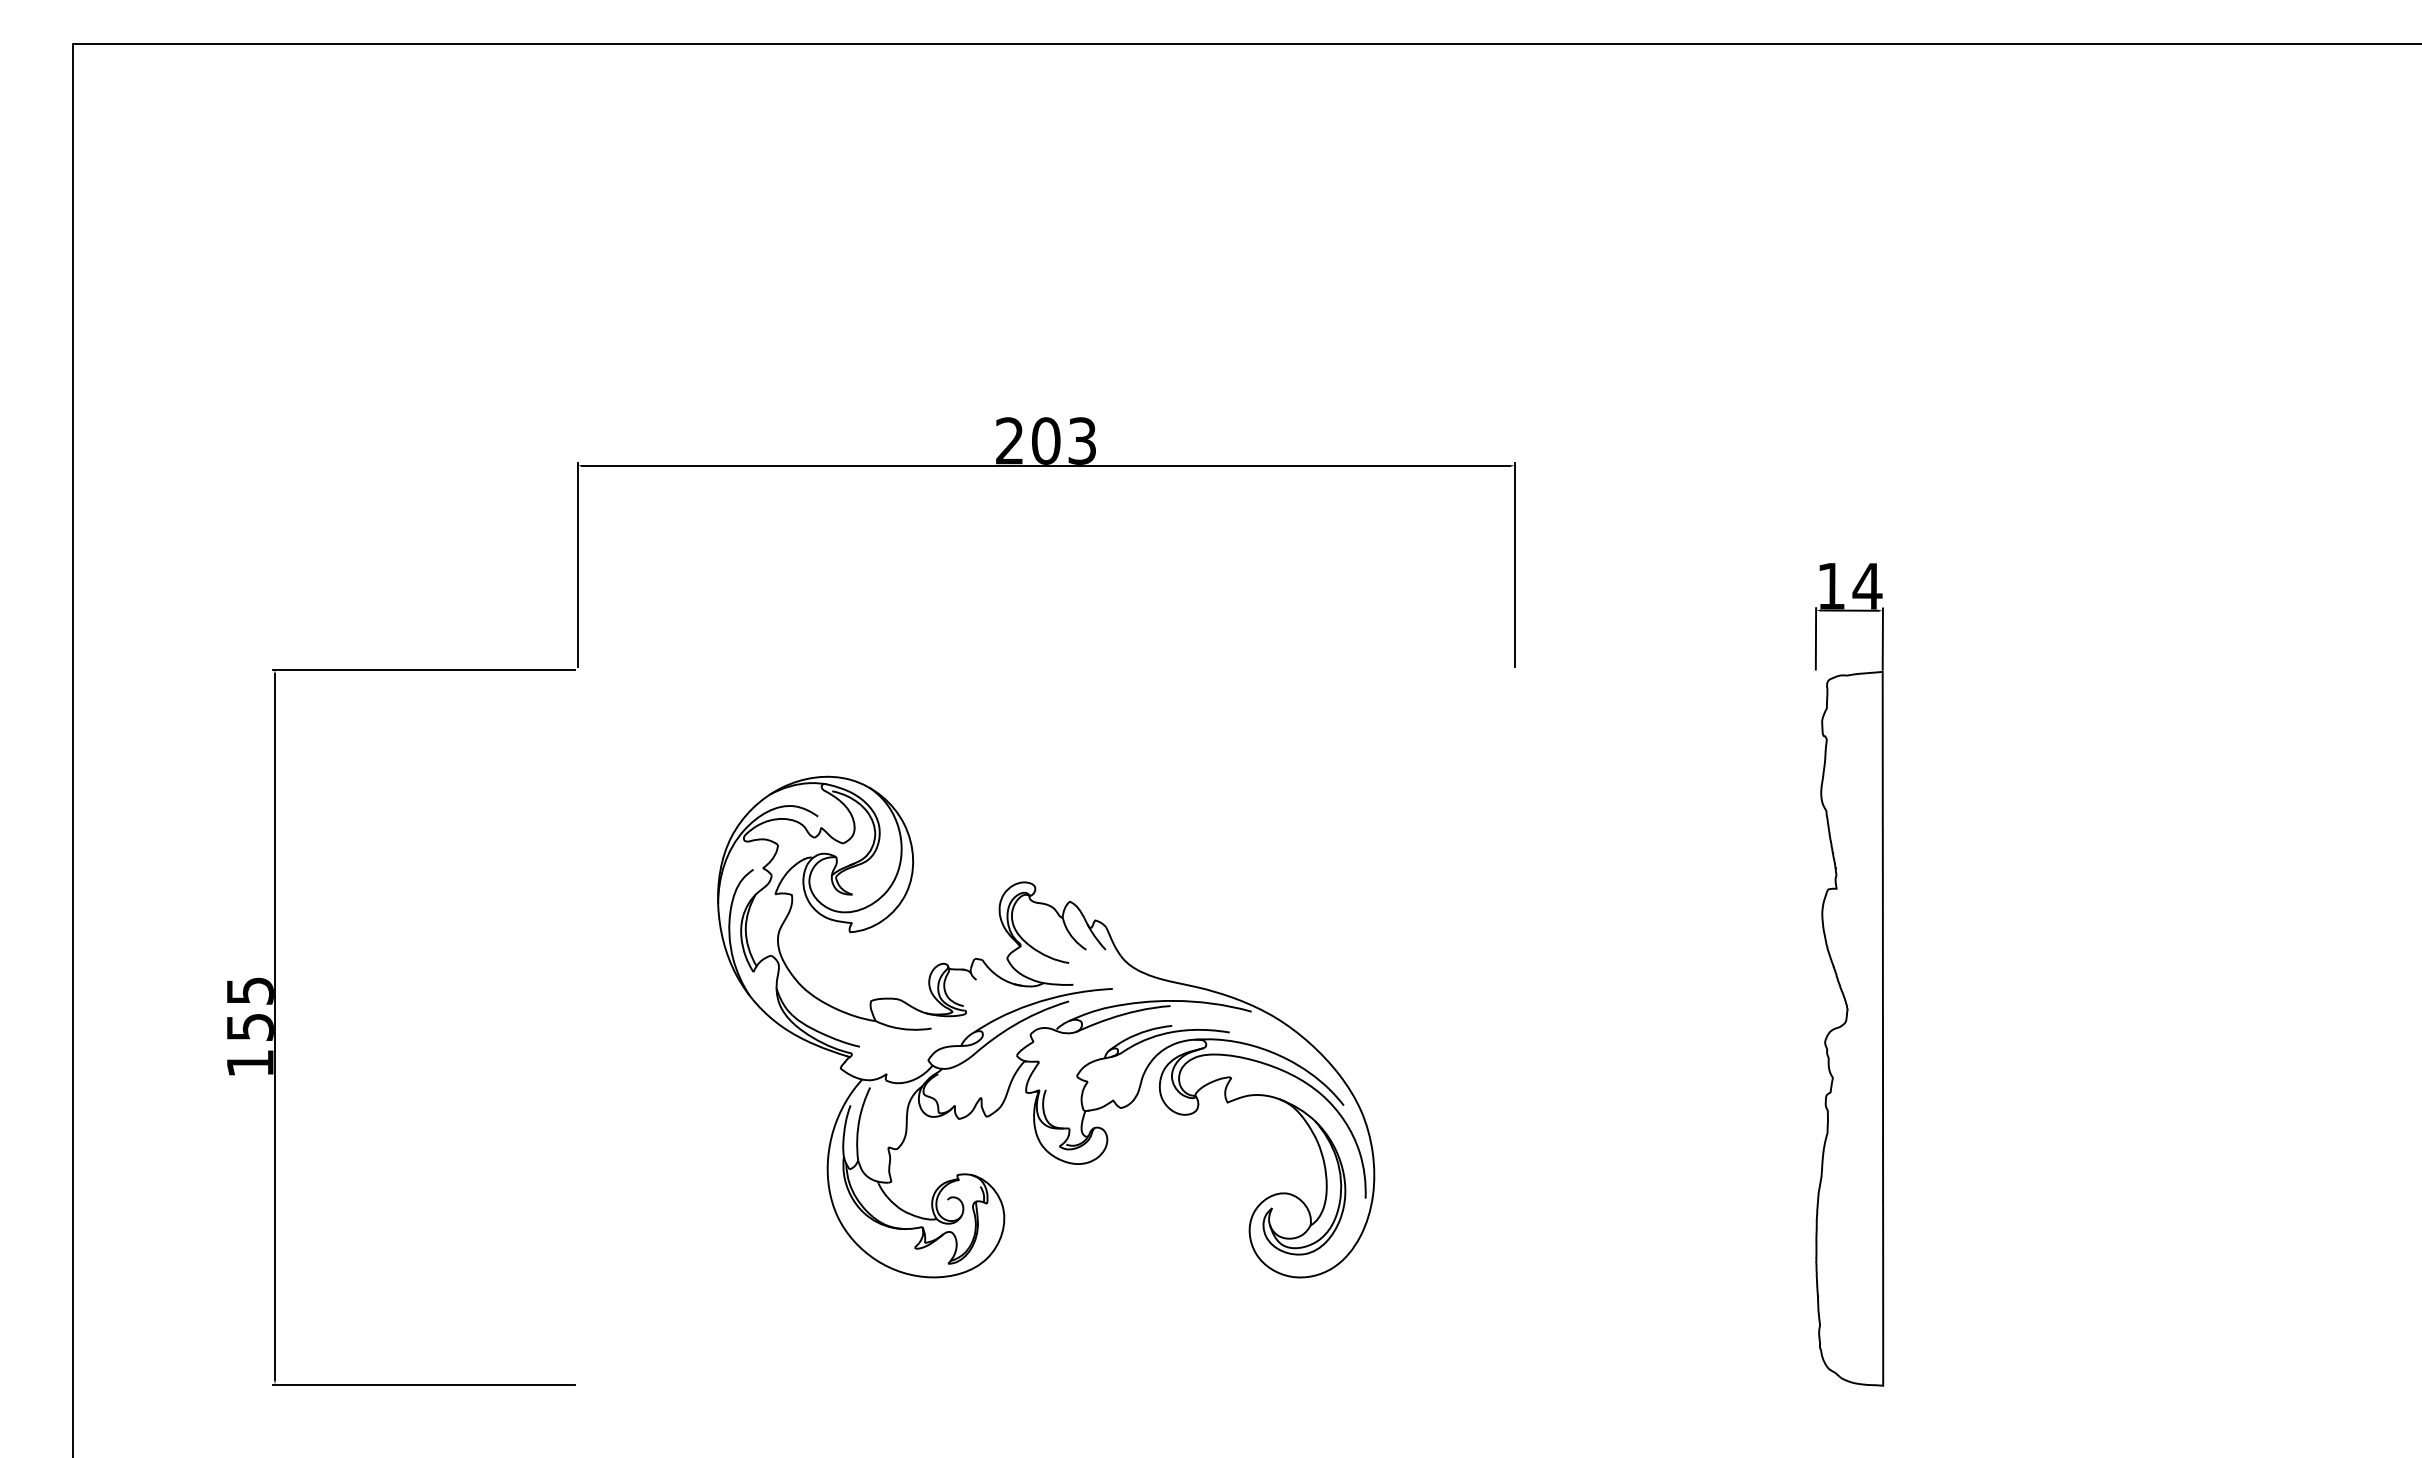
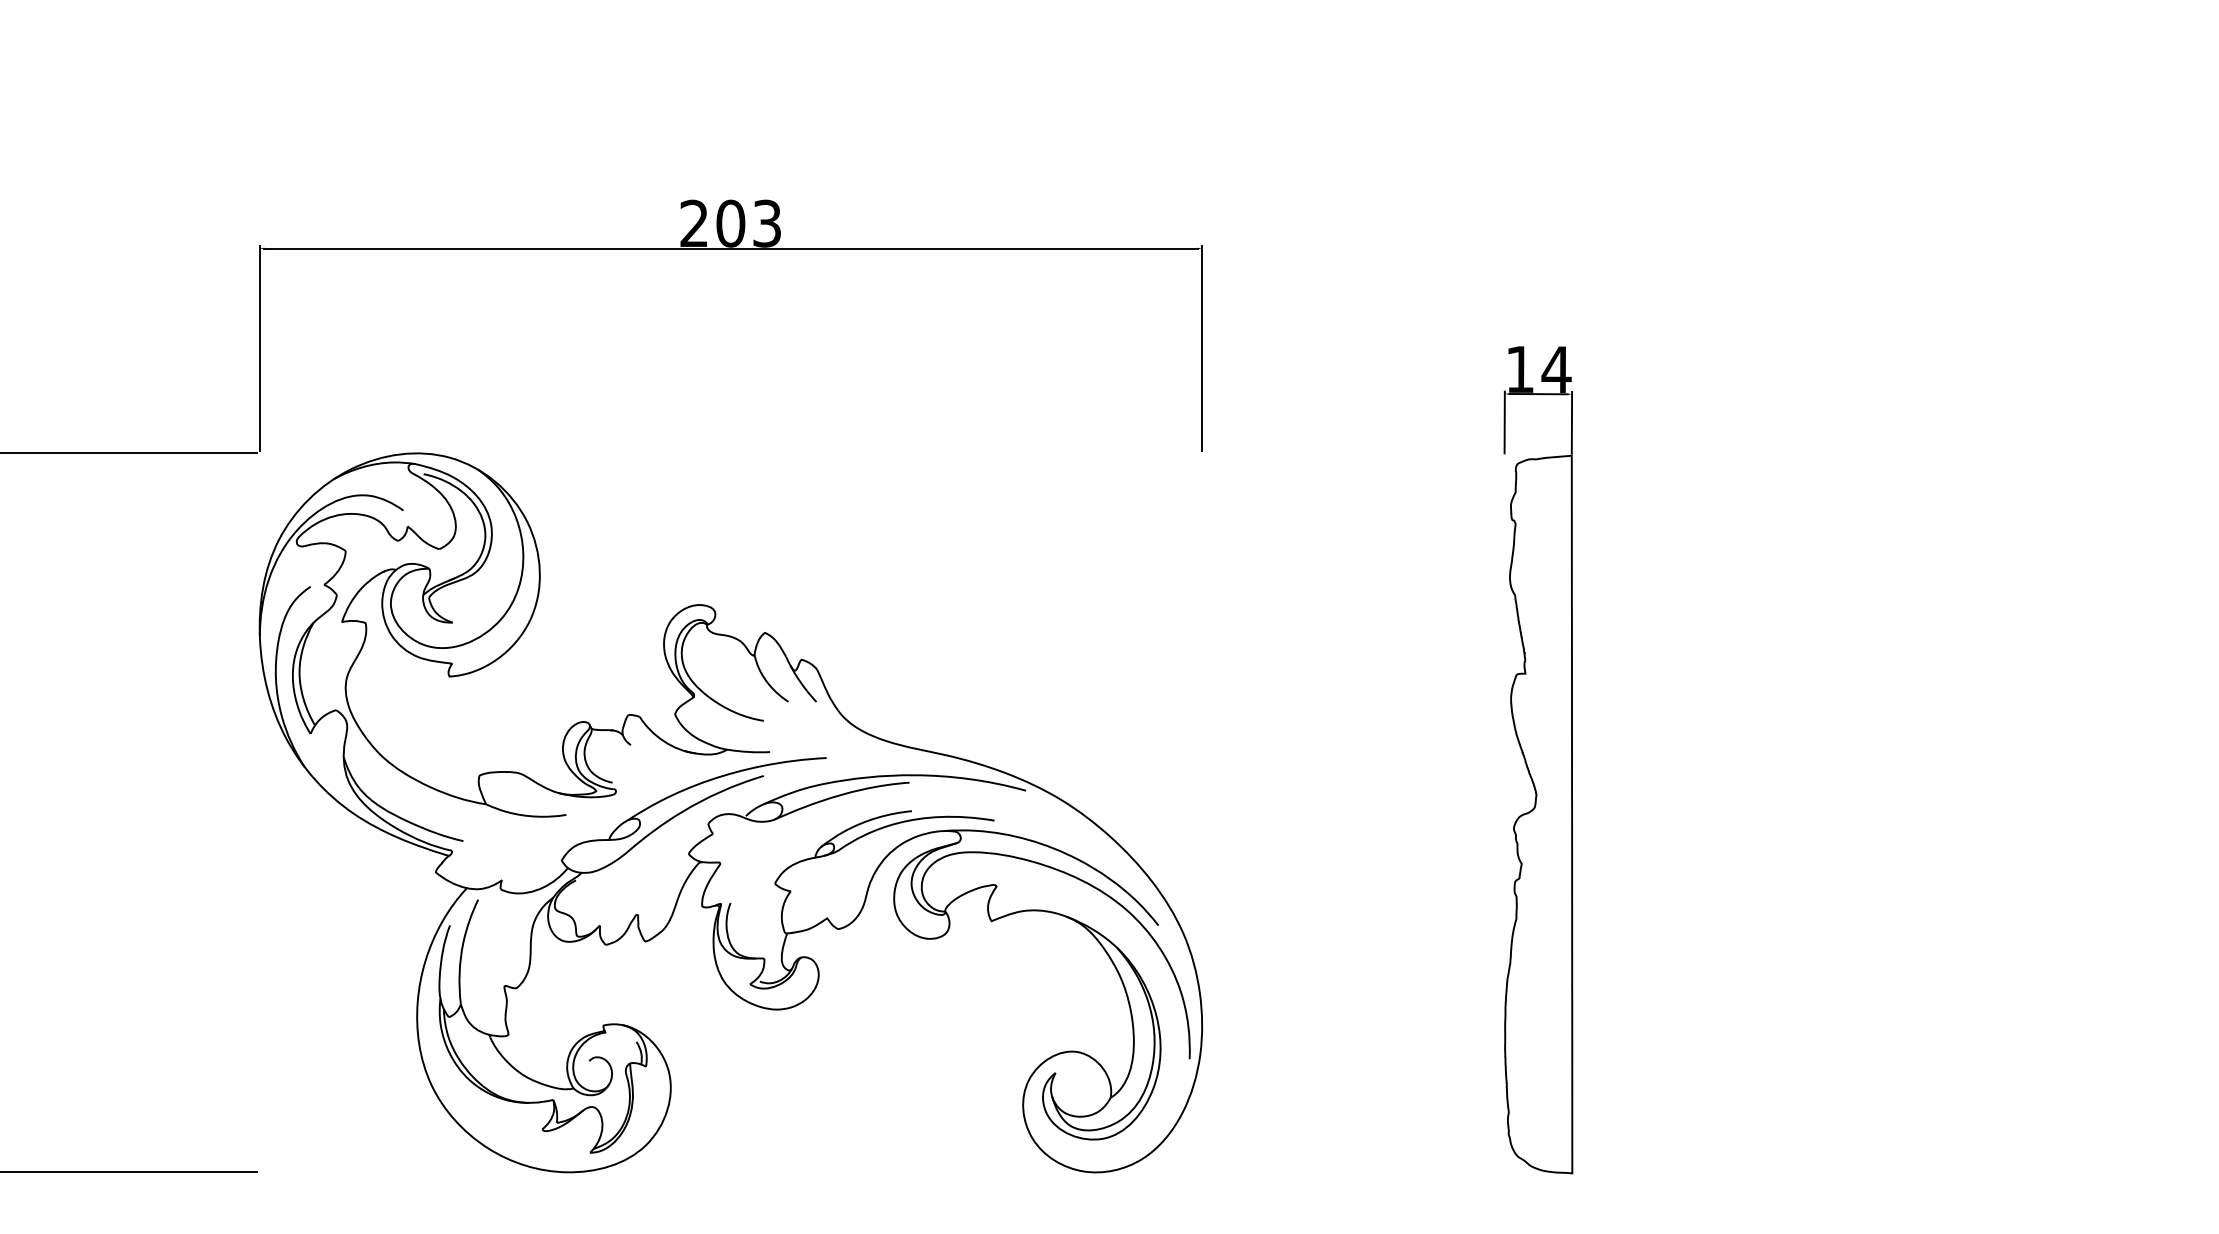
part: (1045, 1026) -> (730, 812), size x1.43

